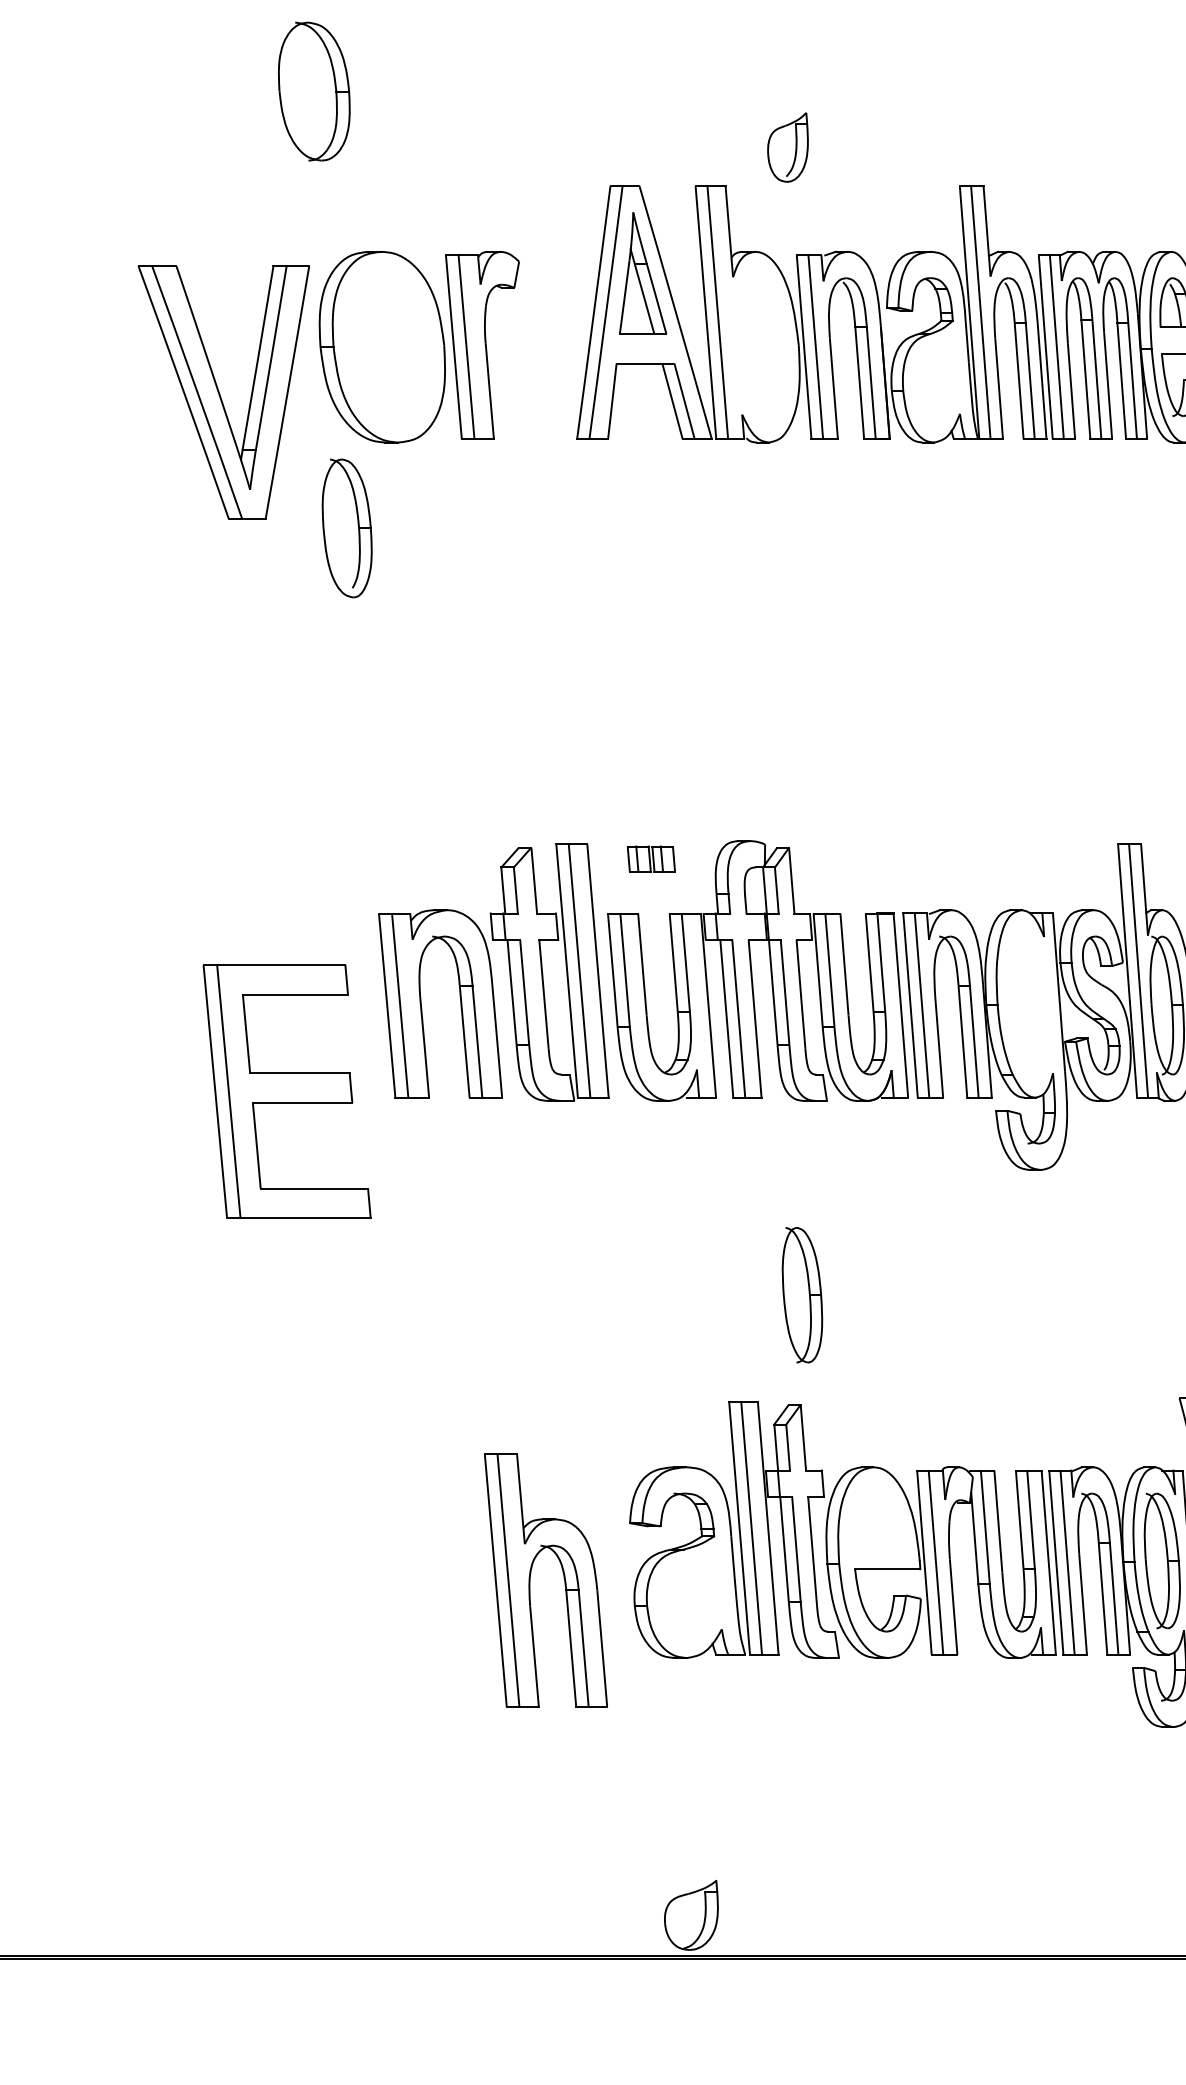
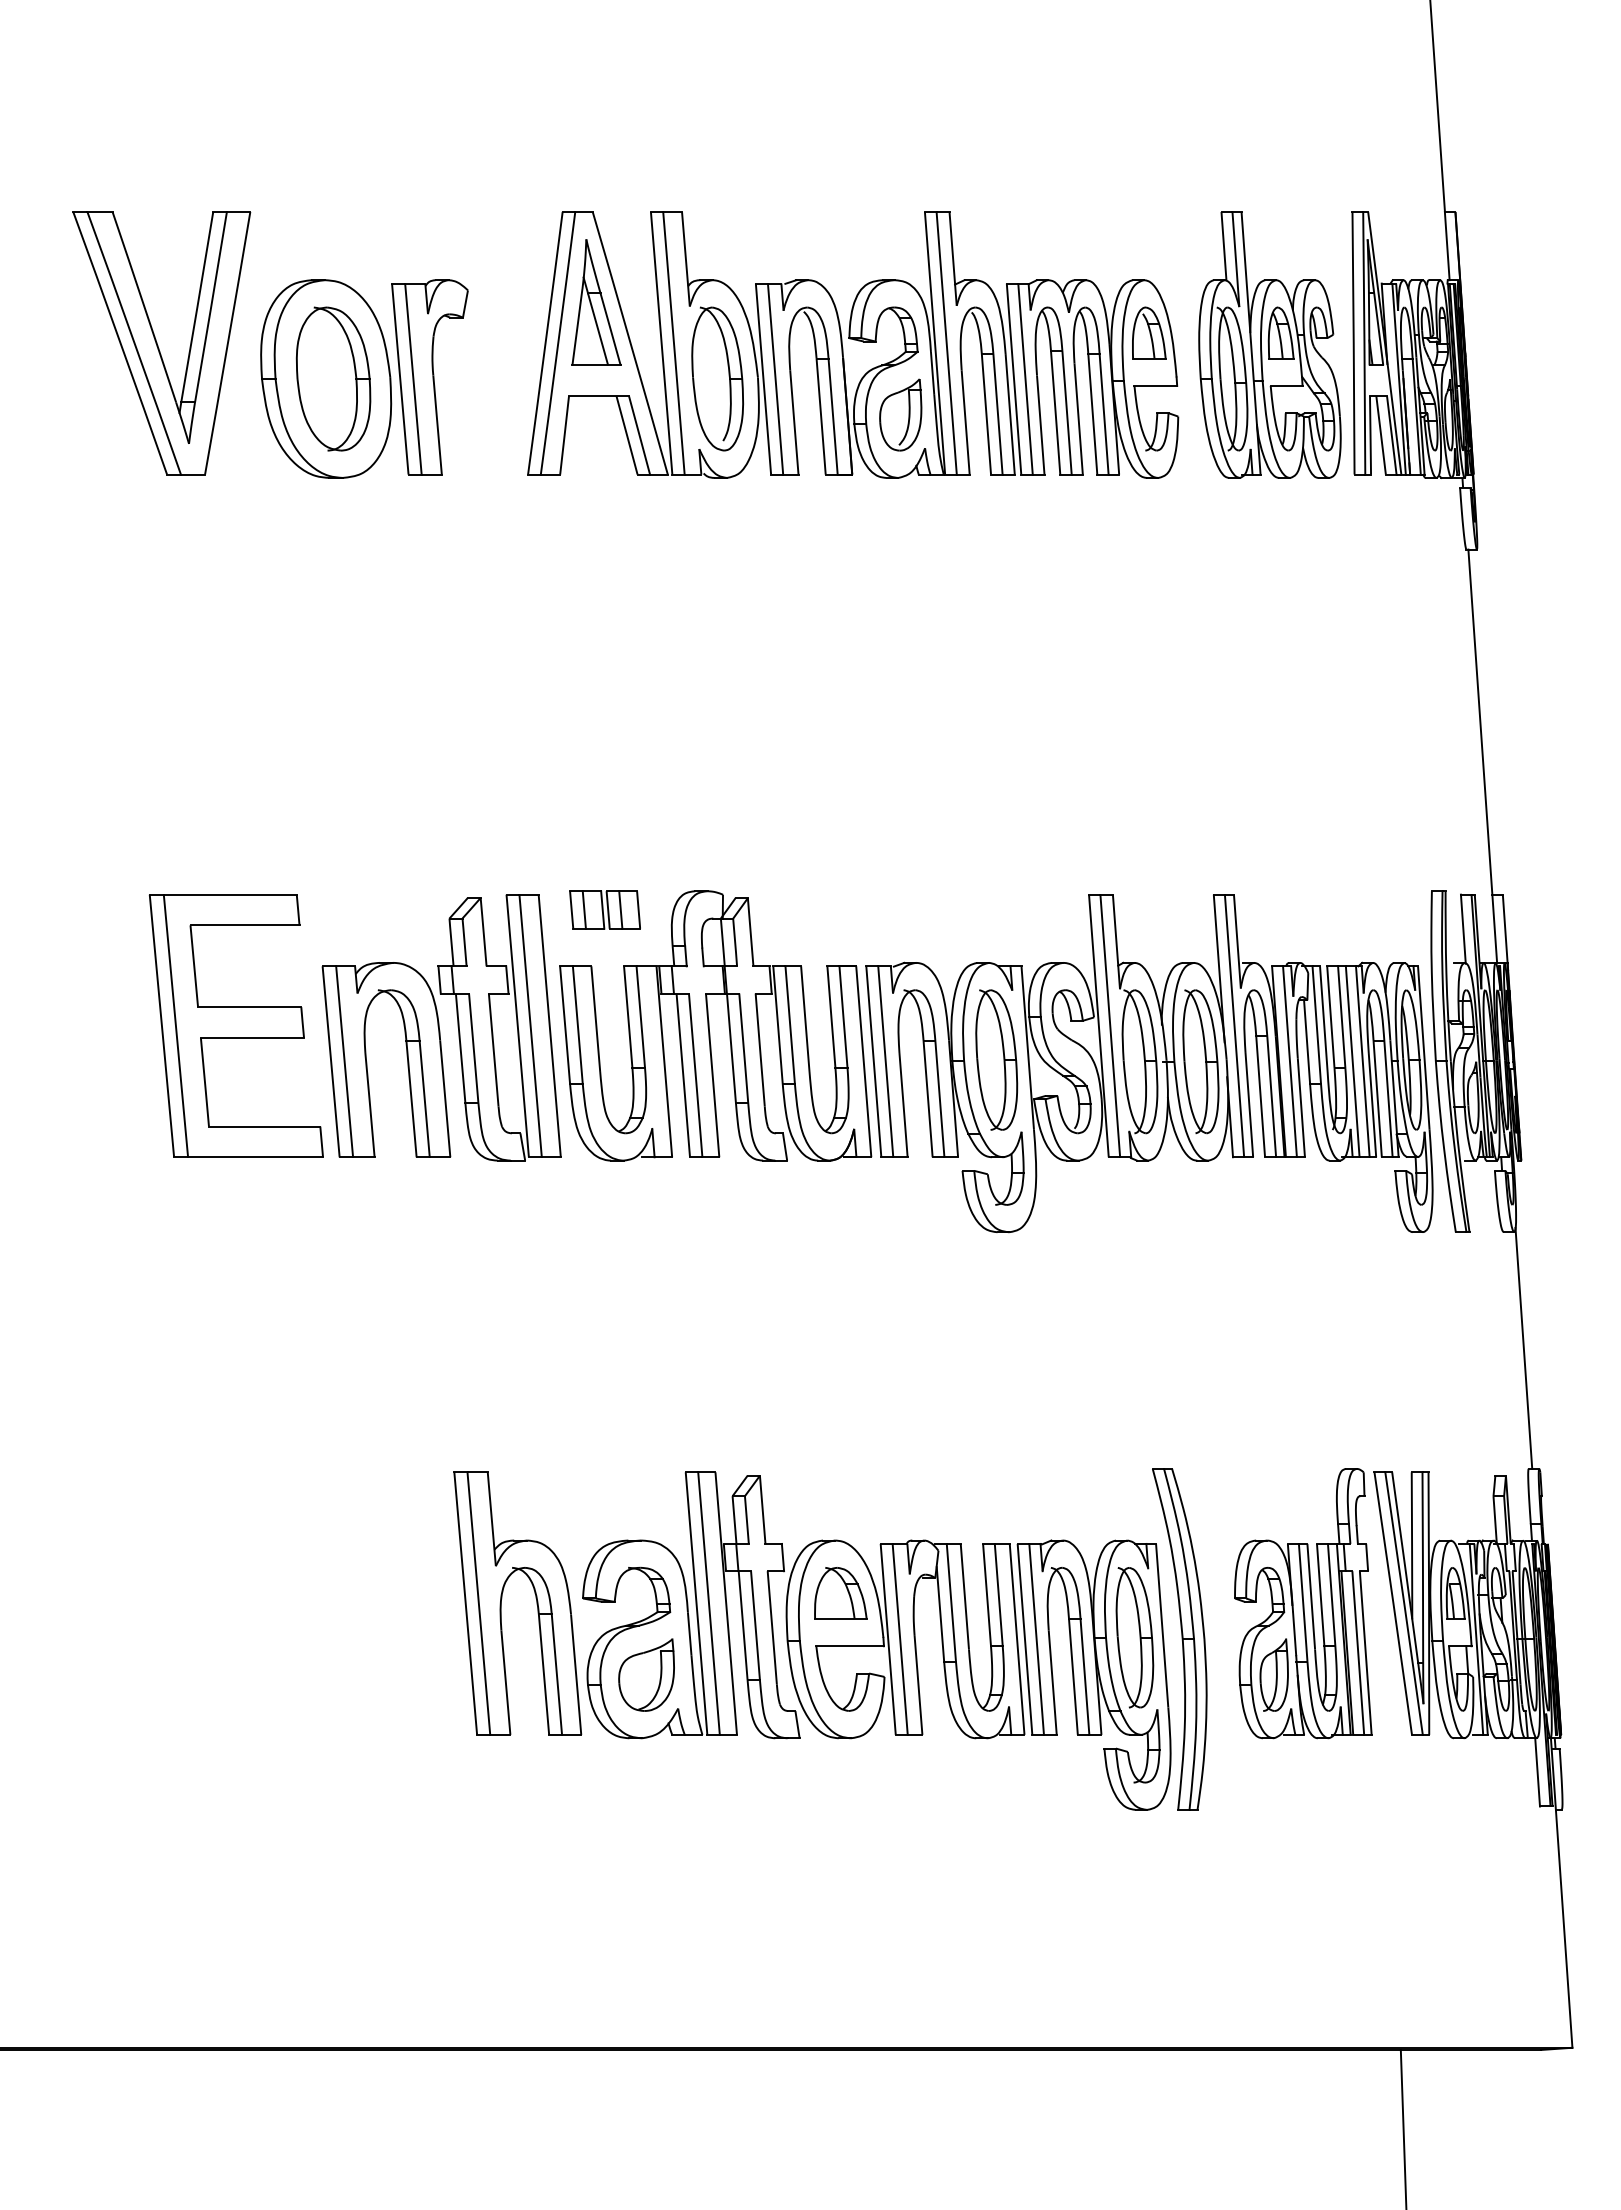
part: (314, 91) -> (333, 378), moved
part: (787, 146) -> (900, 414), moved
part: (223, 392) -> (161, 343), moved
part: (347, 527) -> (717, 378), moved
part: (650, 858) -> (604, 909), size x1.43
part: (286, 1091) -> (235, 1025), moved
part: (802, 1294) -> (996, 1059), moved
part: (878, 1518) -> (840, 1593), added
part: (531, 1575) -> (502, 1598), moved
part: (691, 1914) -> (646, 1674), moved

